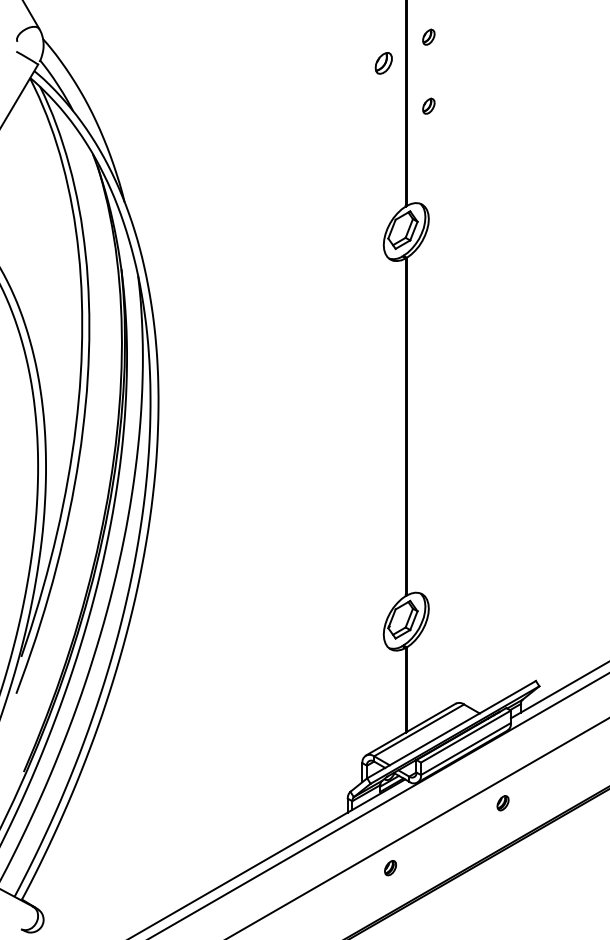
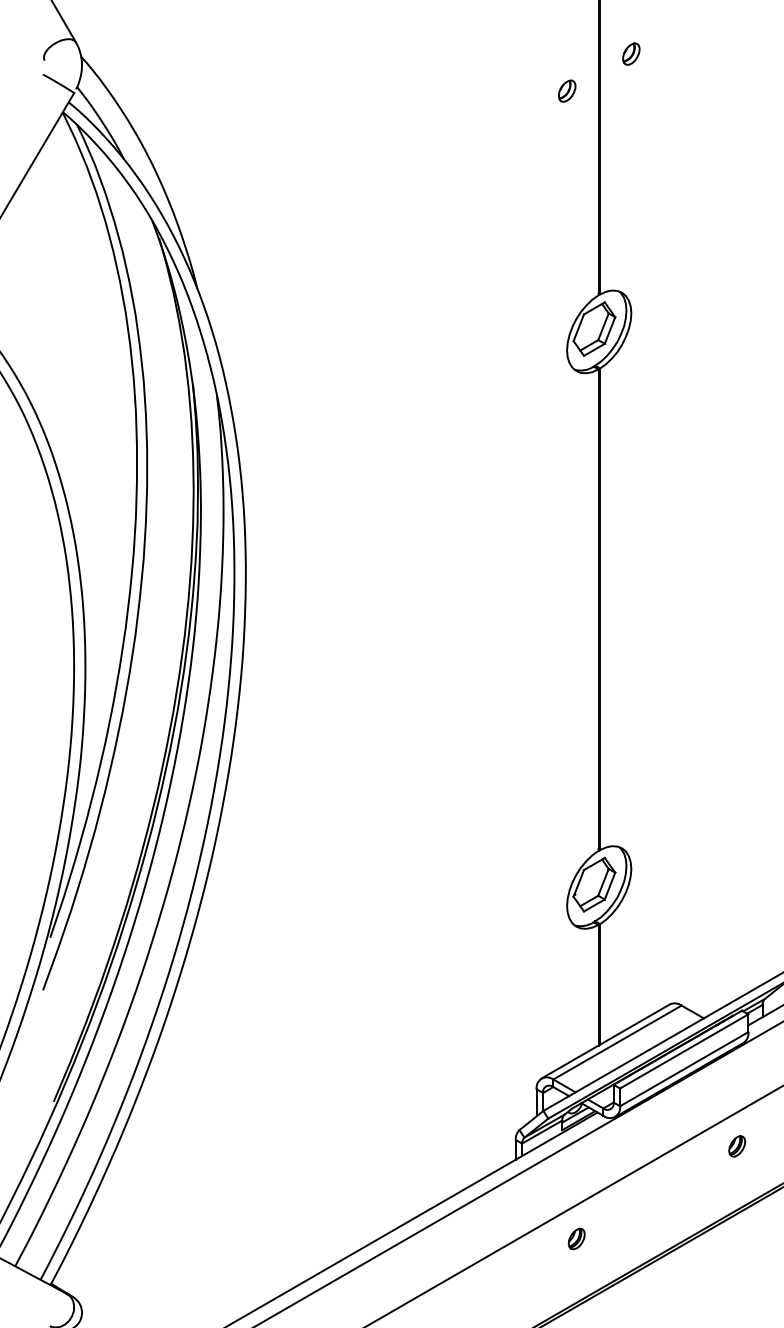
part: (383, 62) -> (566, 90), size x0.71
part: (428, 105) -> (630, 151), removed

